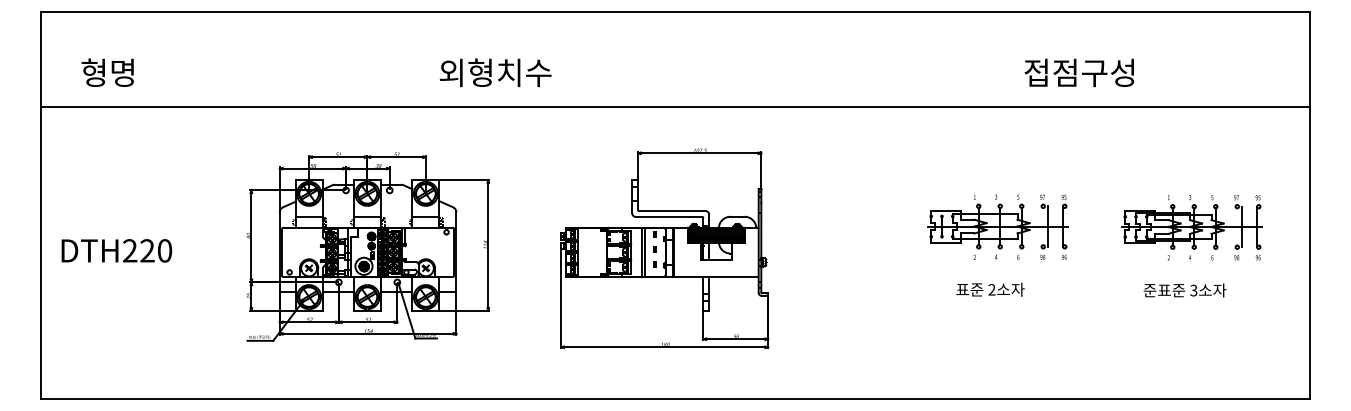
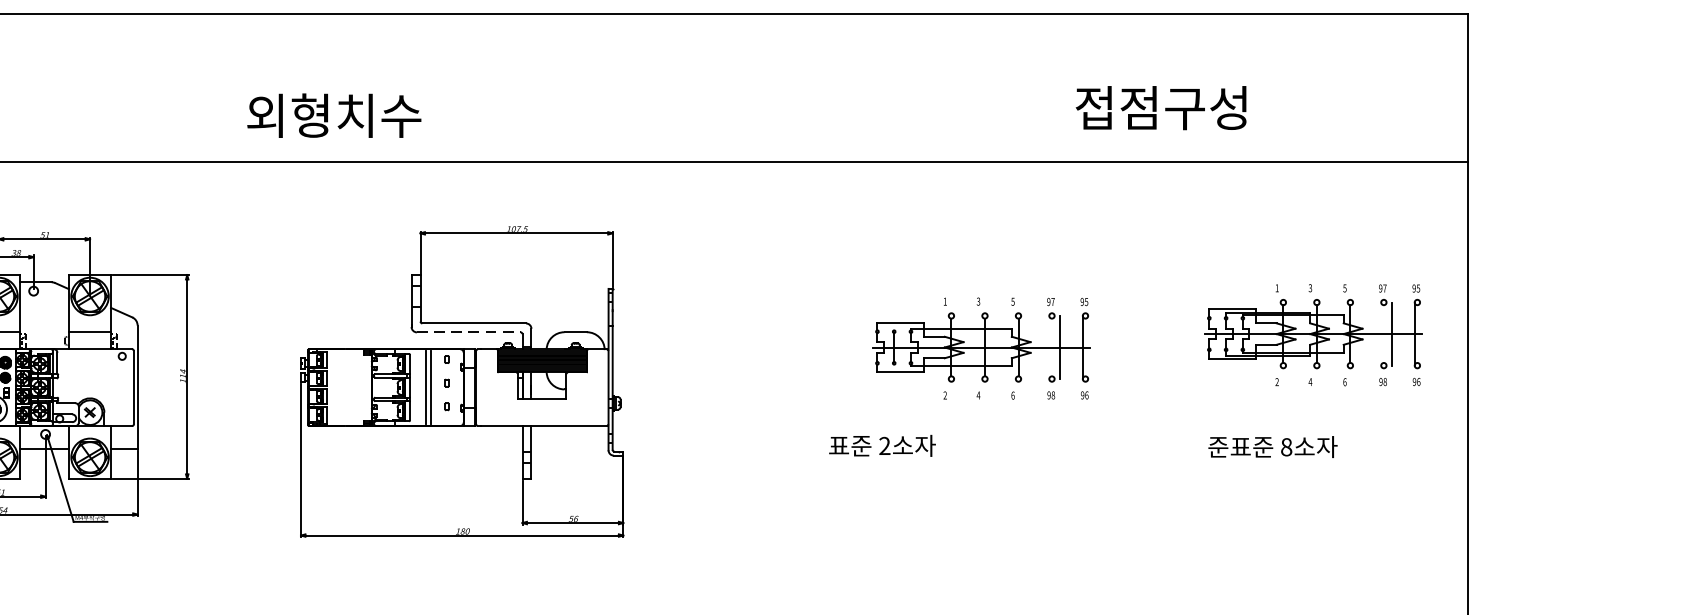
text: (495, 72) -> (334, 115), moved
text: (1078, 72) -> (1159, 107), moved
line: (669, 216) -> (469, 331), solid -> dashed
part: (1191, 227) -> (1312, 334), moved
text: (990, 289) -> (882, 445), moved
text: (1193, 290) -> (1286, 447), 3 -> 8

